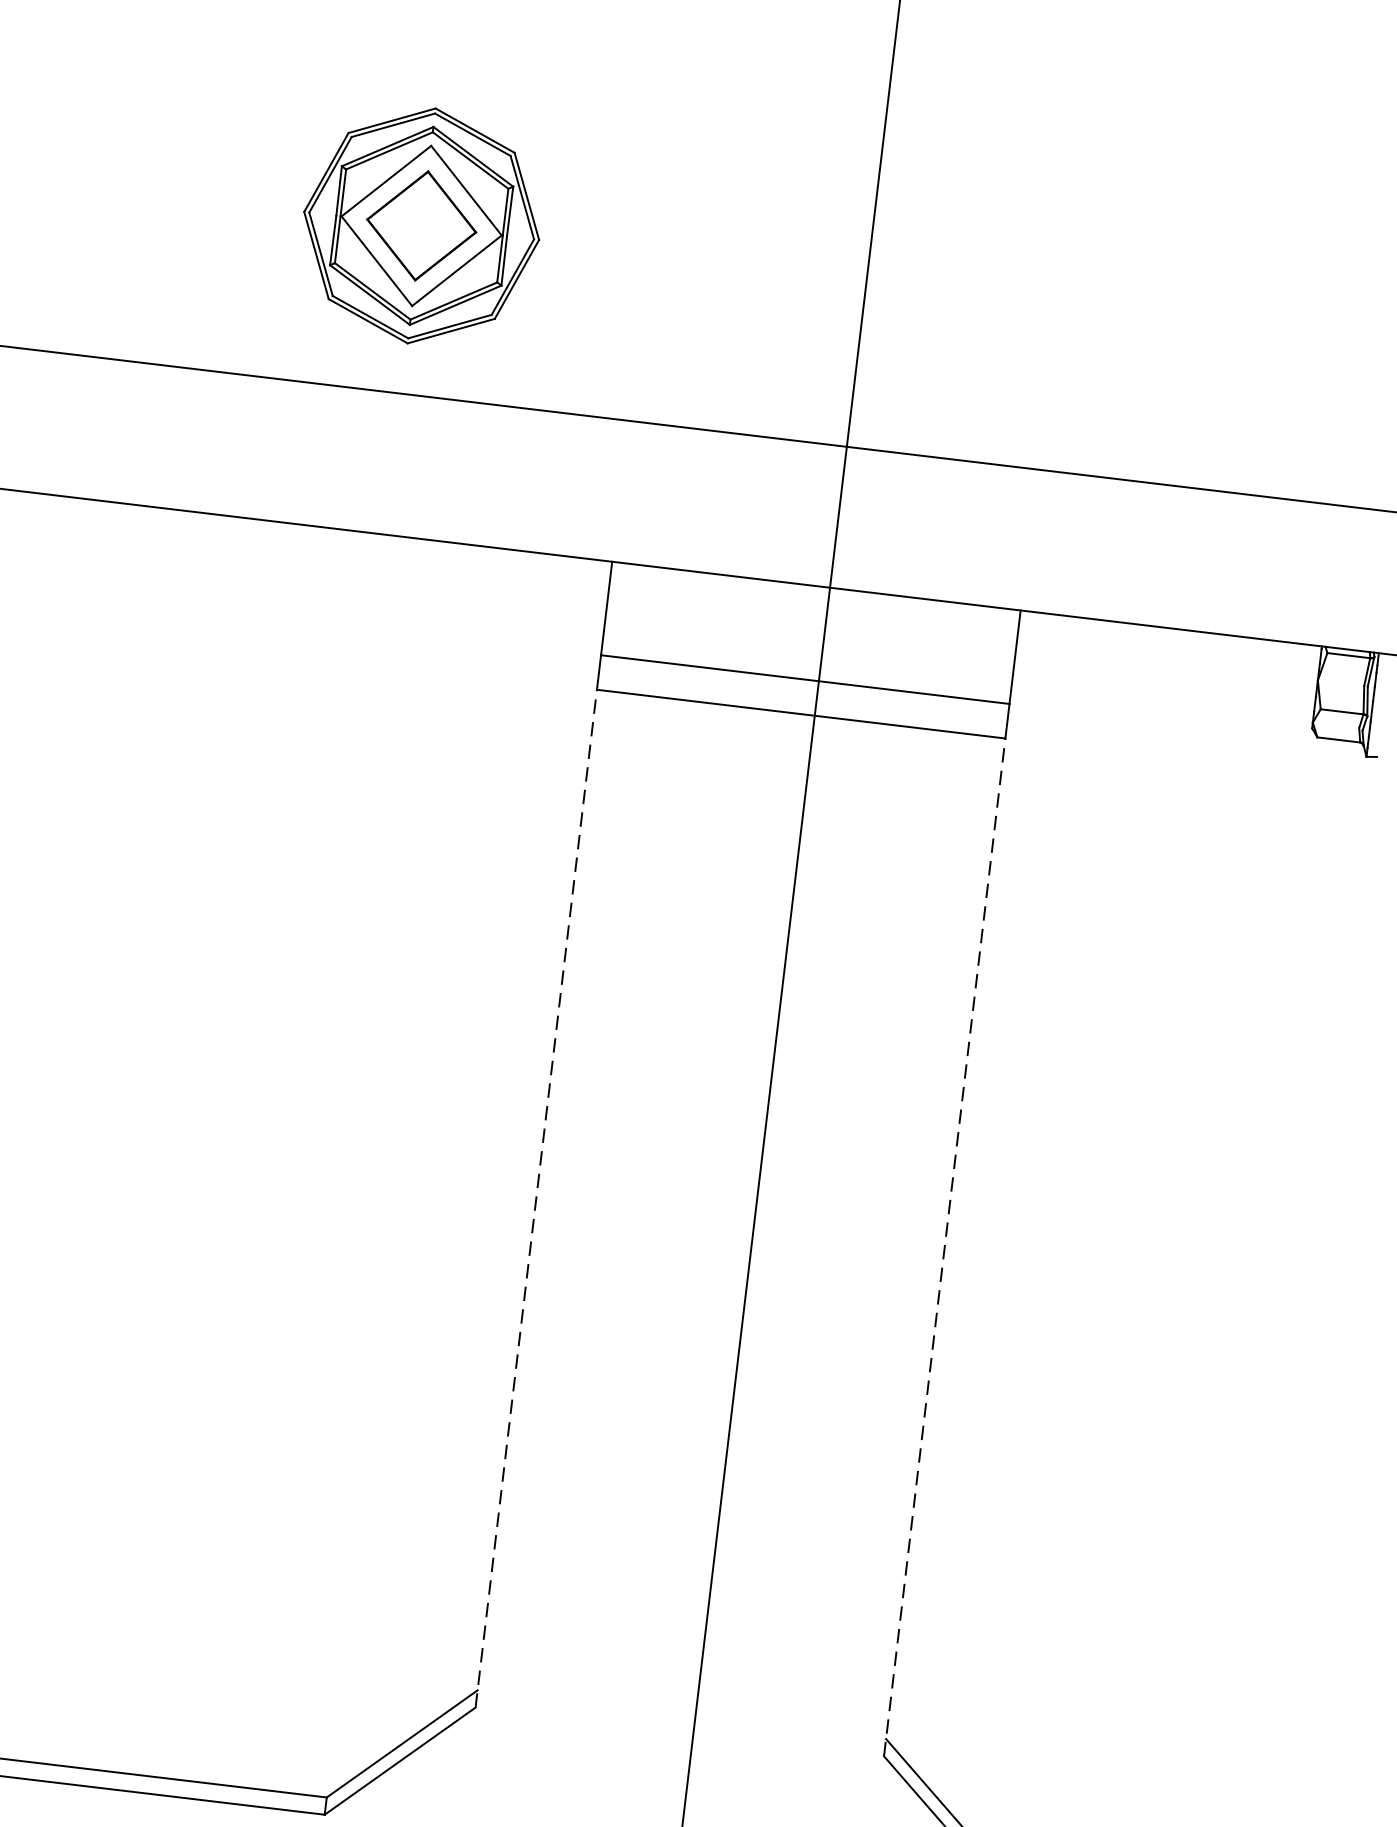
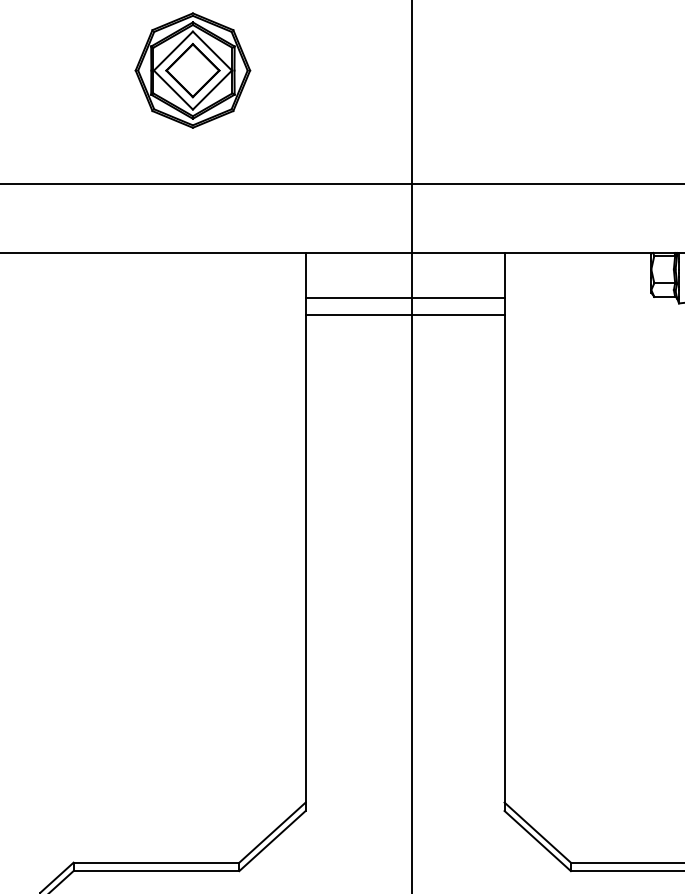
part: (420, 225) -> (192, 70), moved
line: (535, 1199) -> (305, 563), dashed -> solid
line: (944, 1248) -> (504, 563), dashed -> solid

